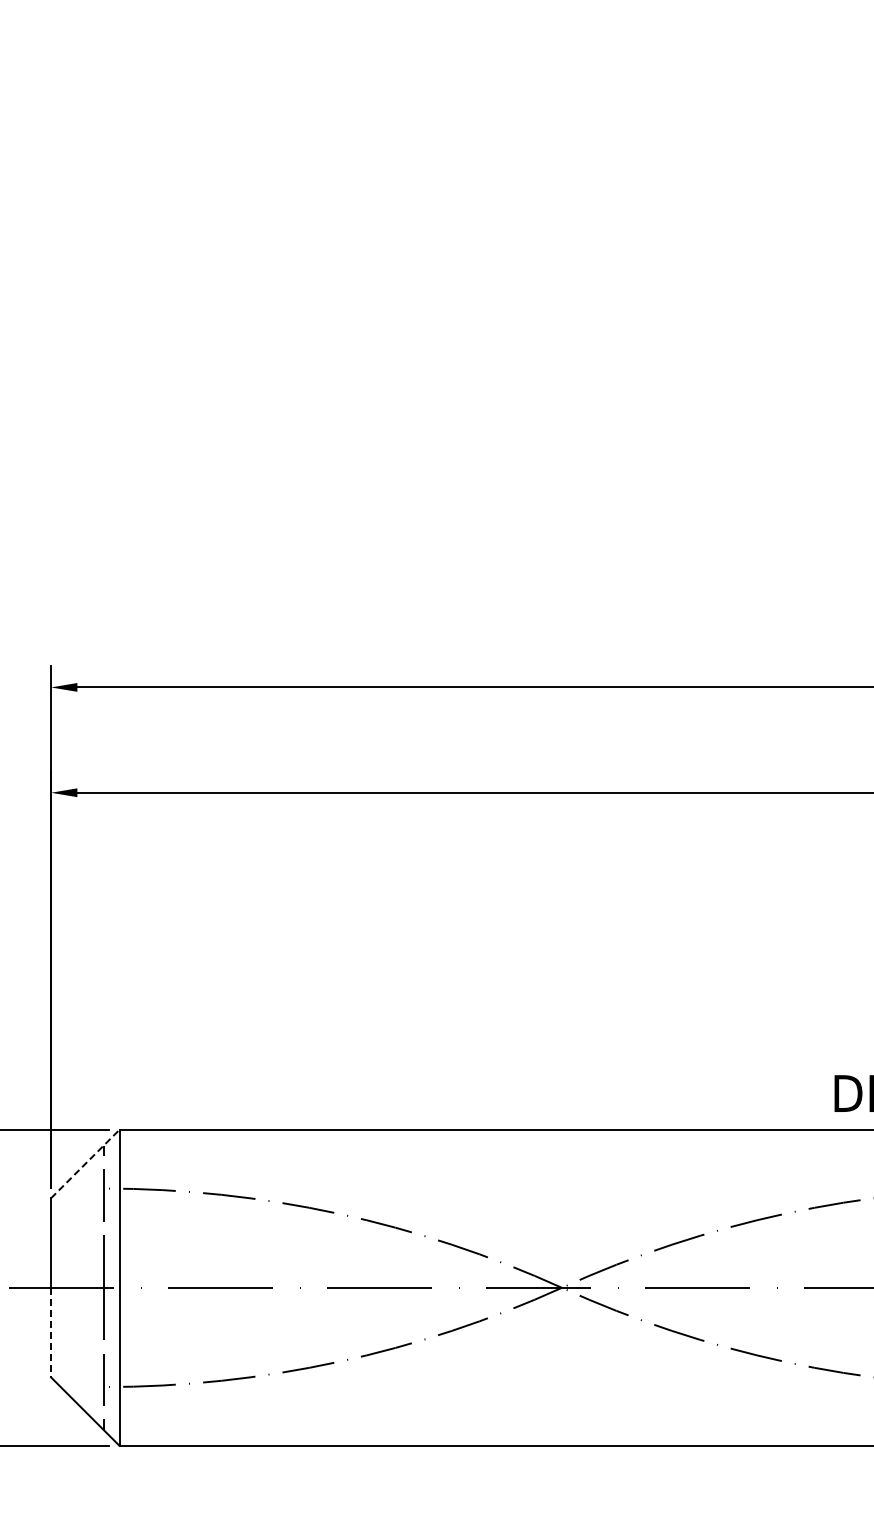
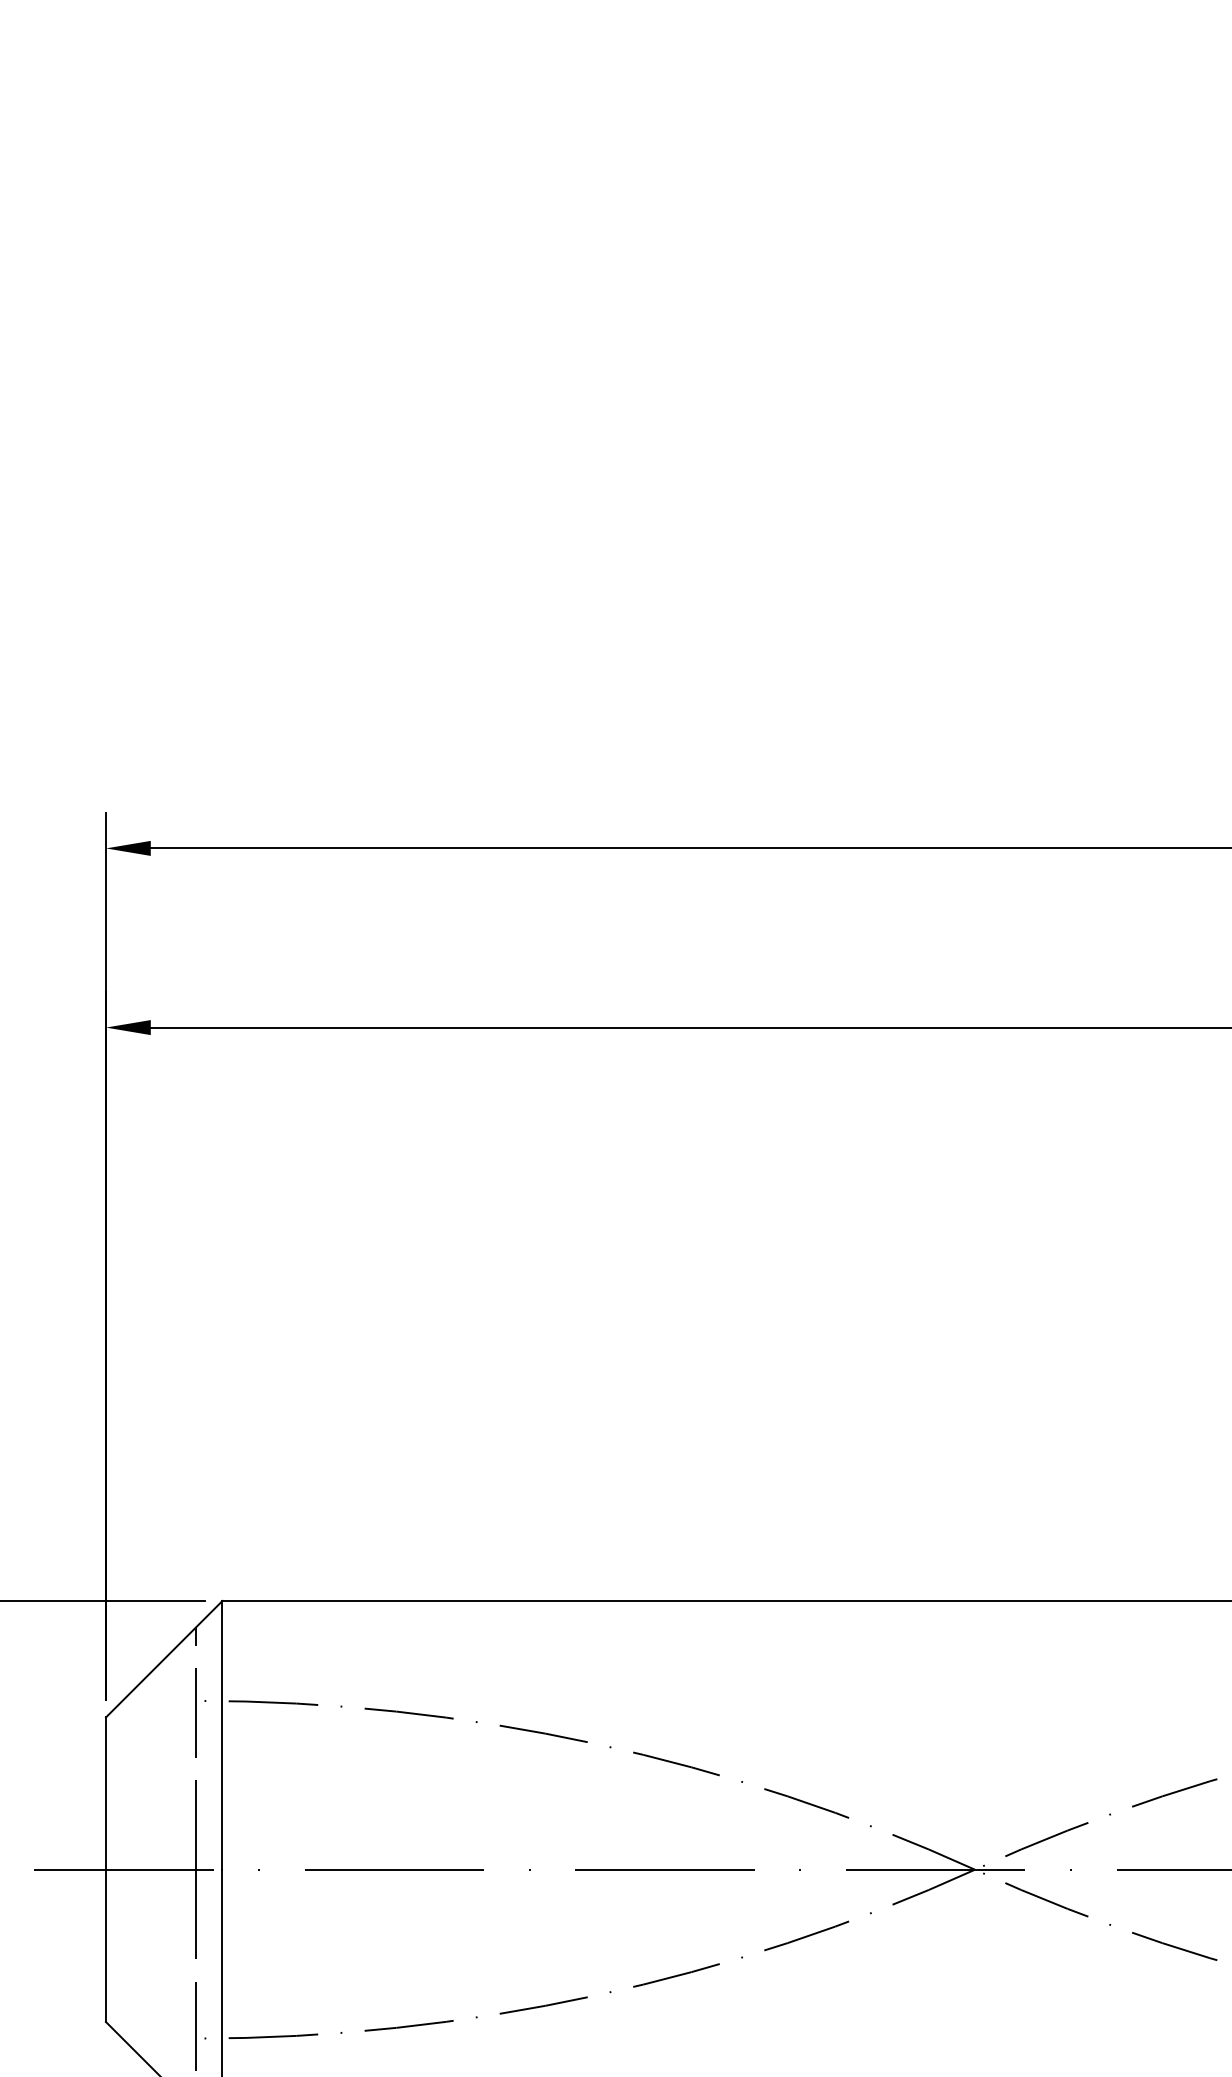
line: (85, 1163) -> (164, 1658), dashed -> solid
line: (51, 1332) -> (106, 1945), dashed -> solid

